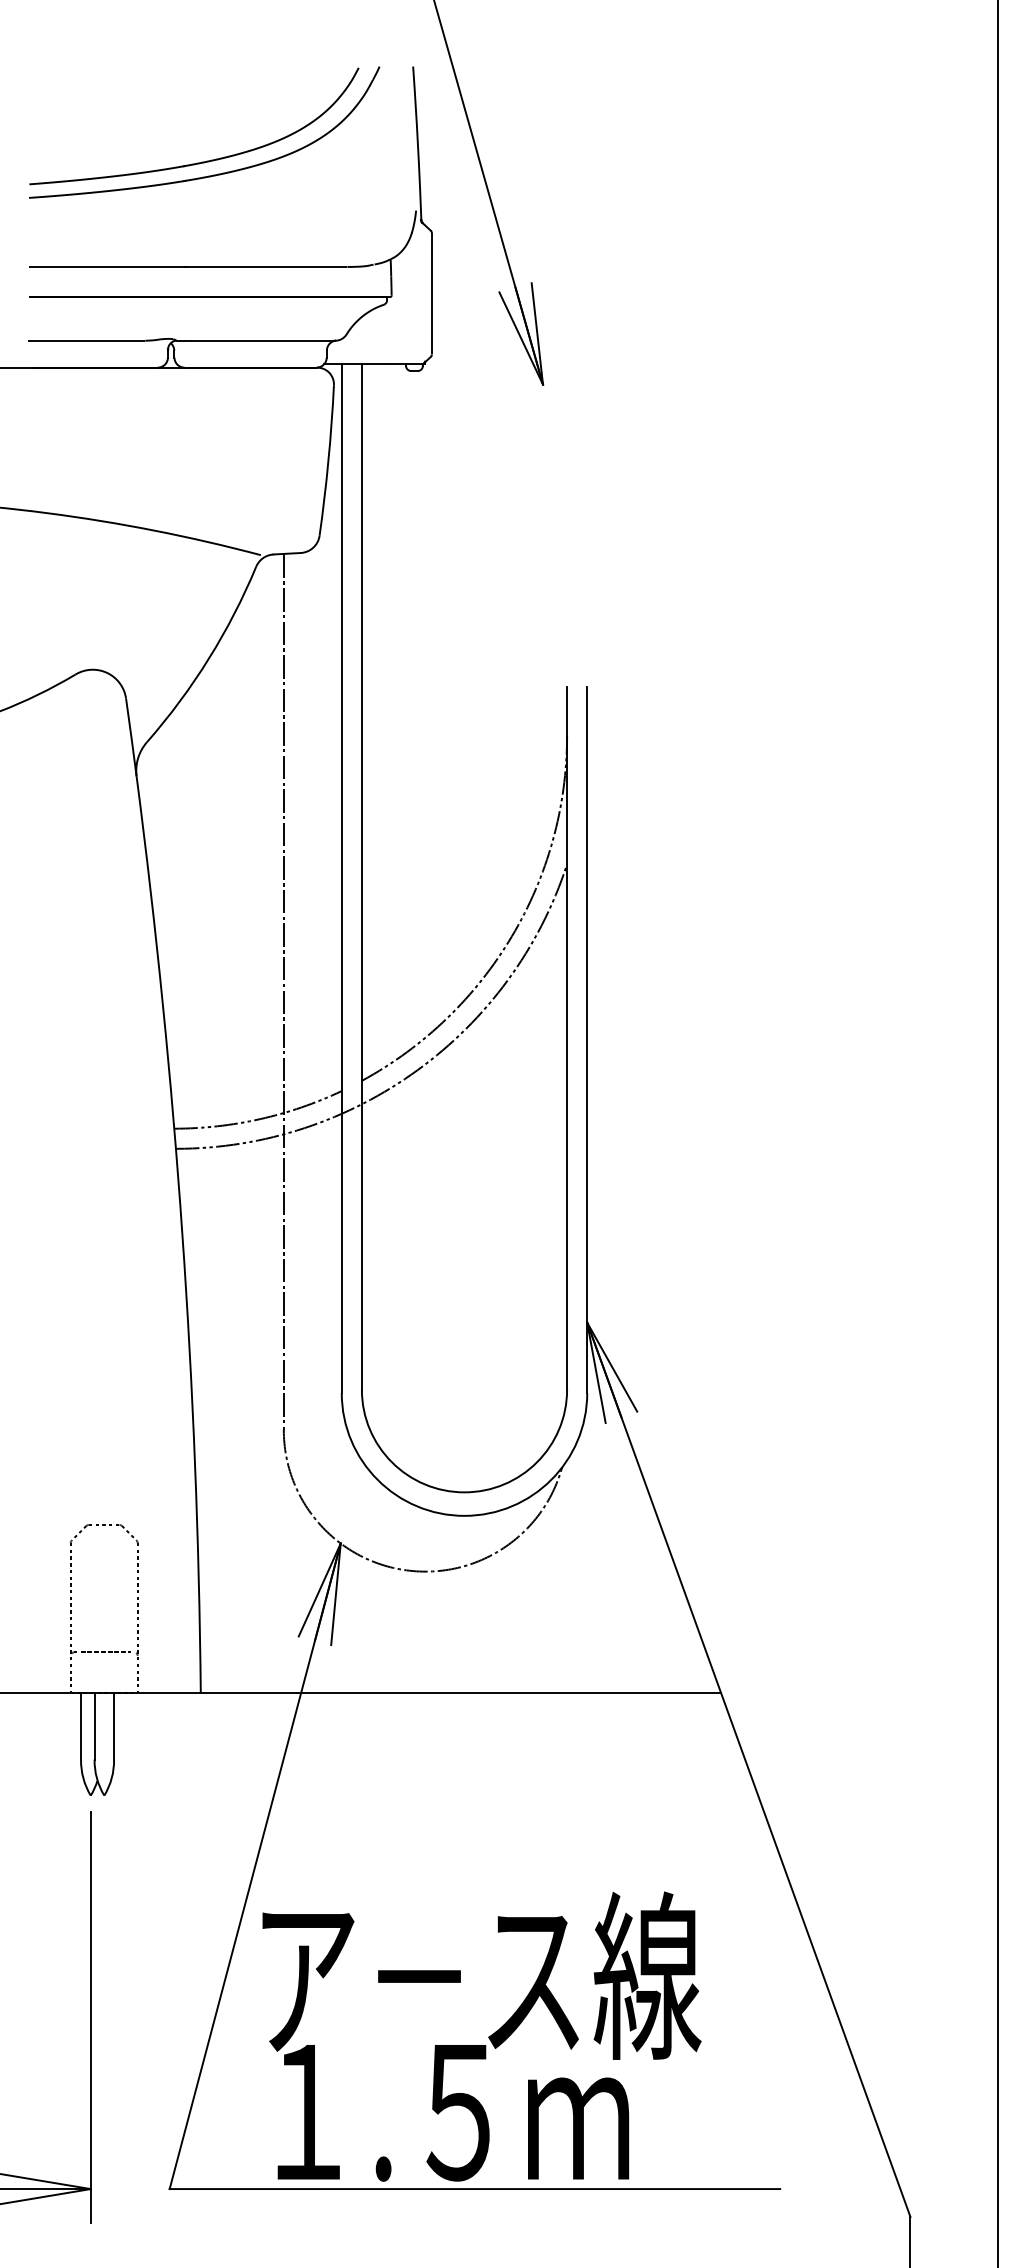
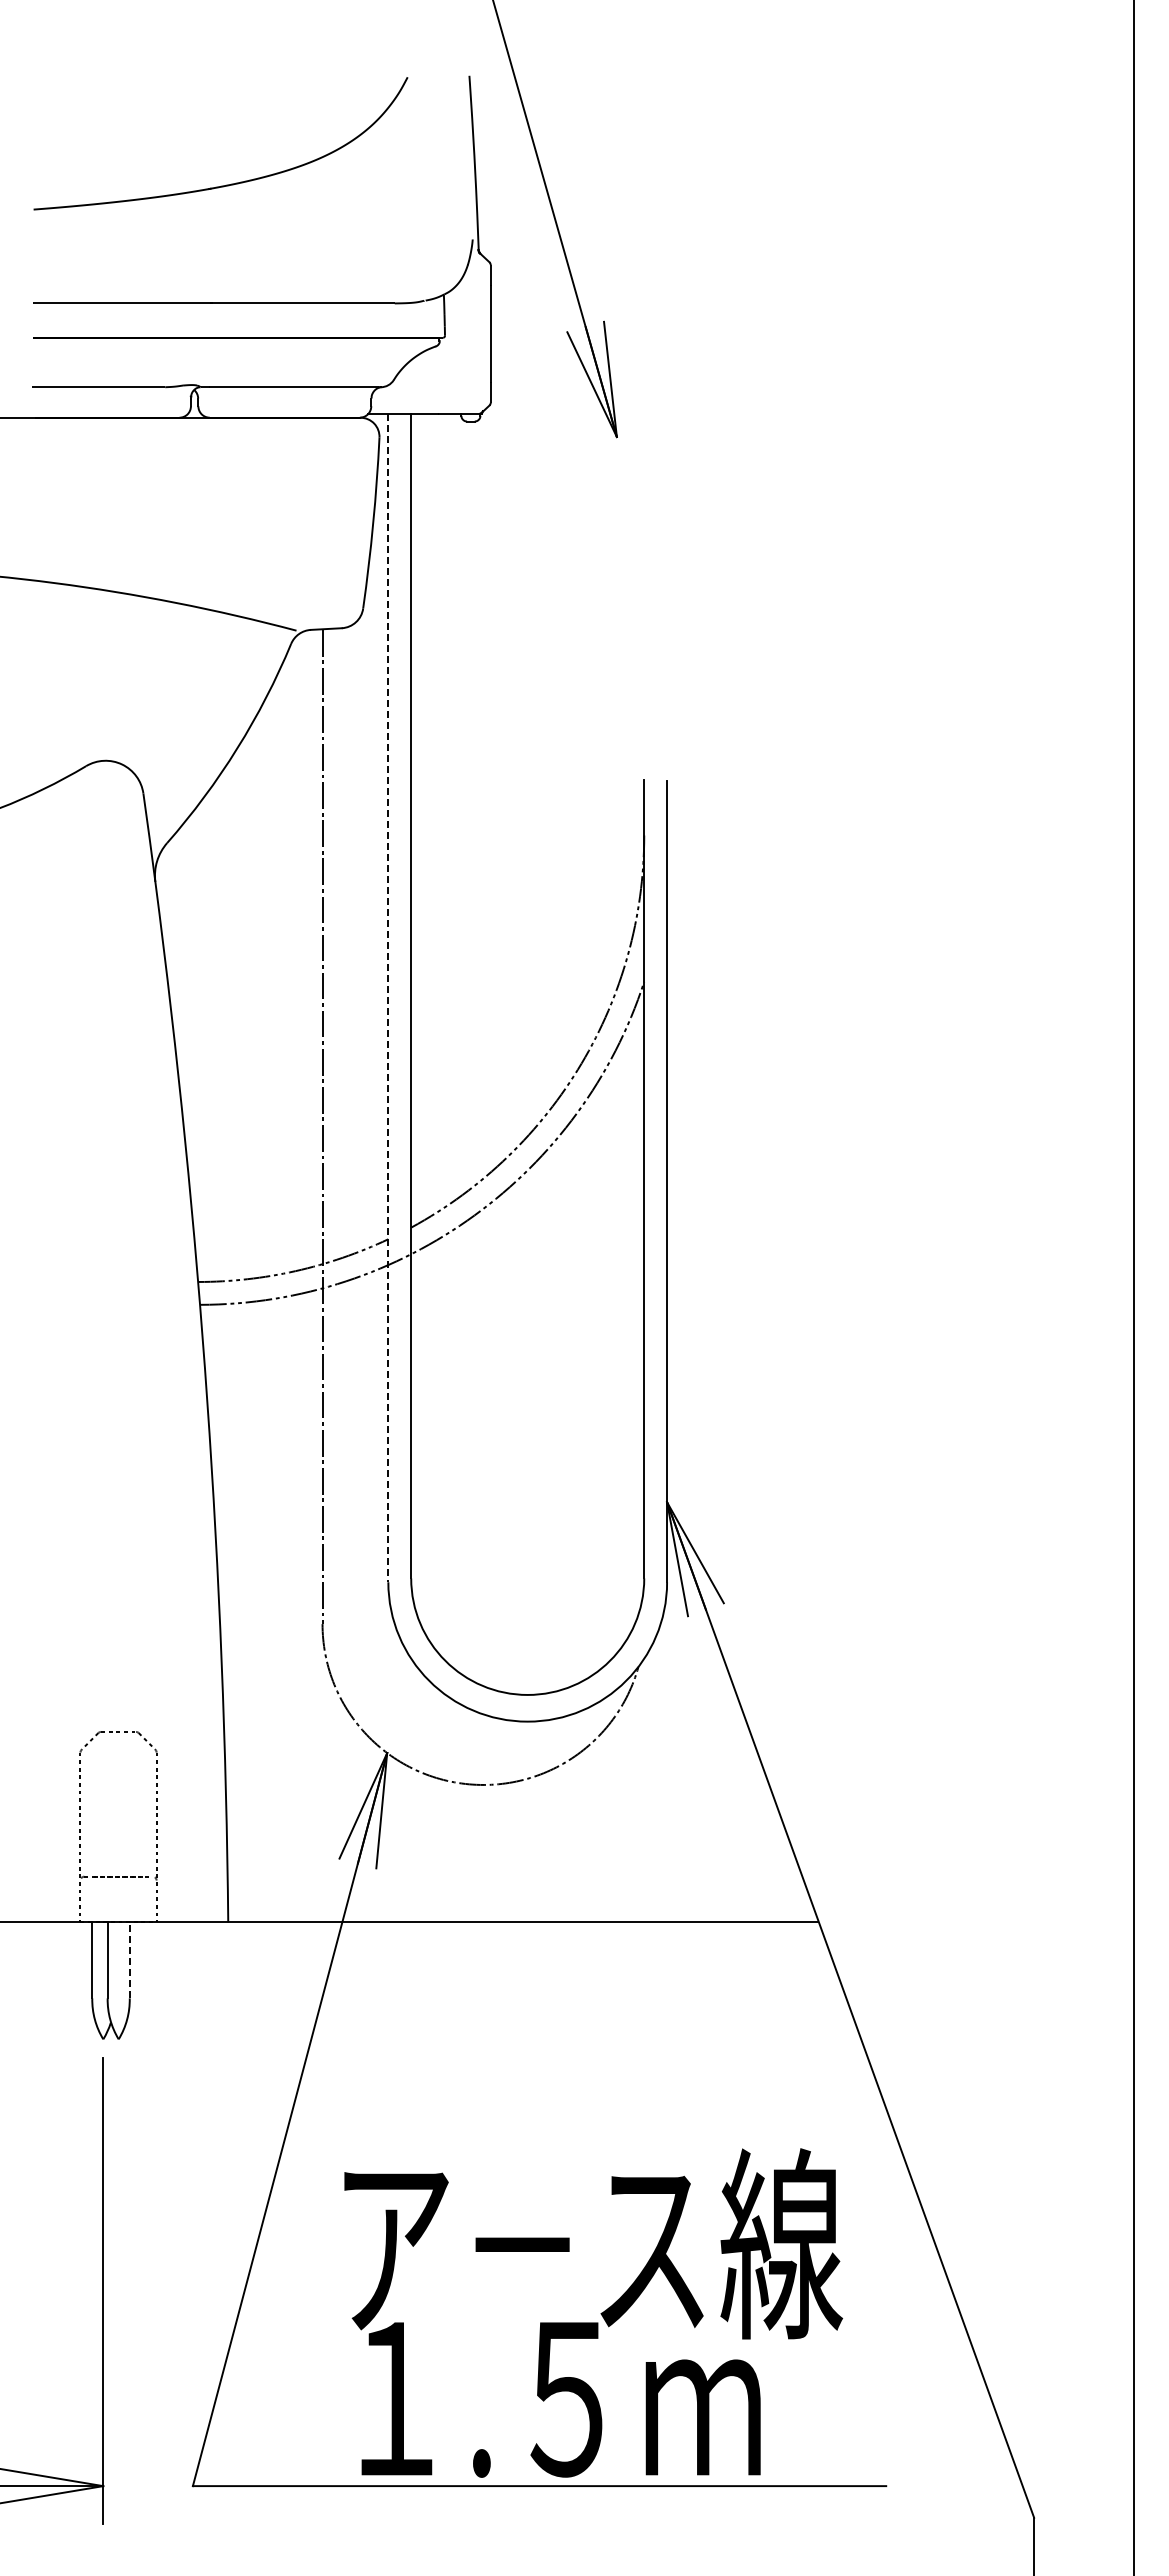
part: (213, 174) -> (242, 198), removed
line: (341, 879) -> (388, 998), solid -> dashed
line: (113, 1725) -> (129, 1959), solid -> dashed
text: (481, 2036) -> (593, 2312), moved

